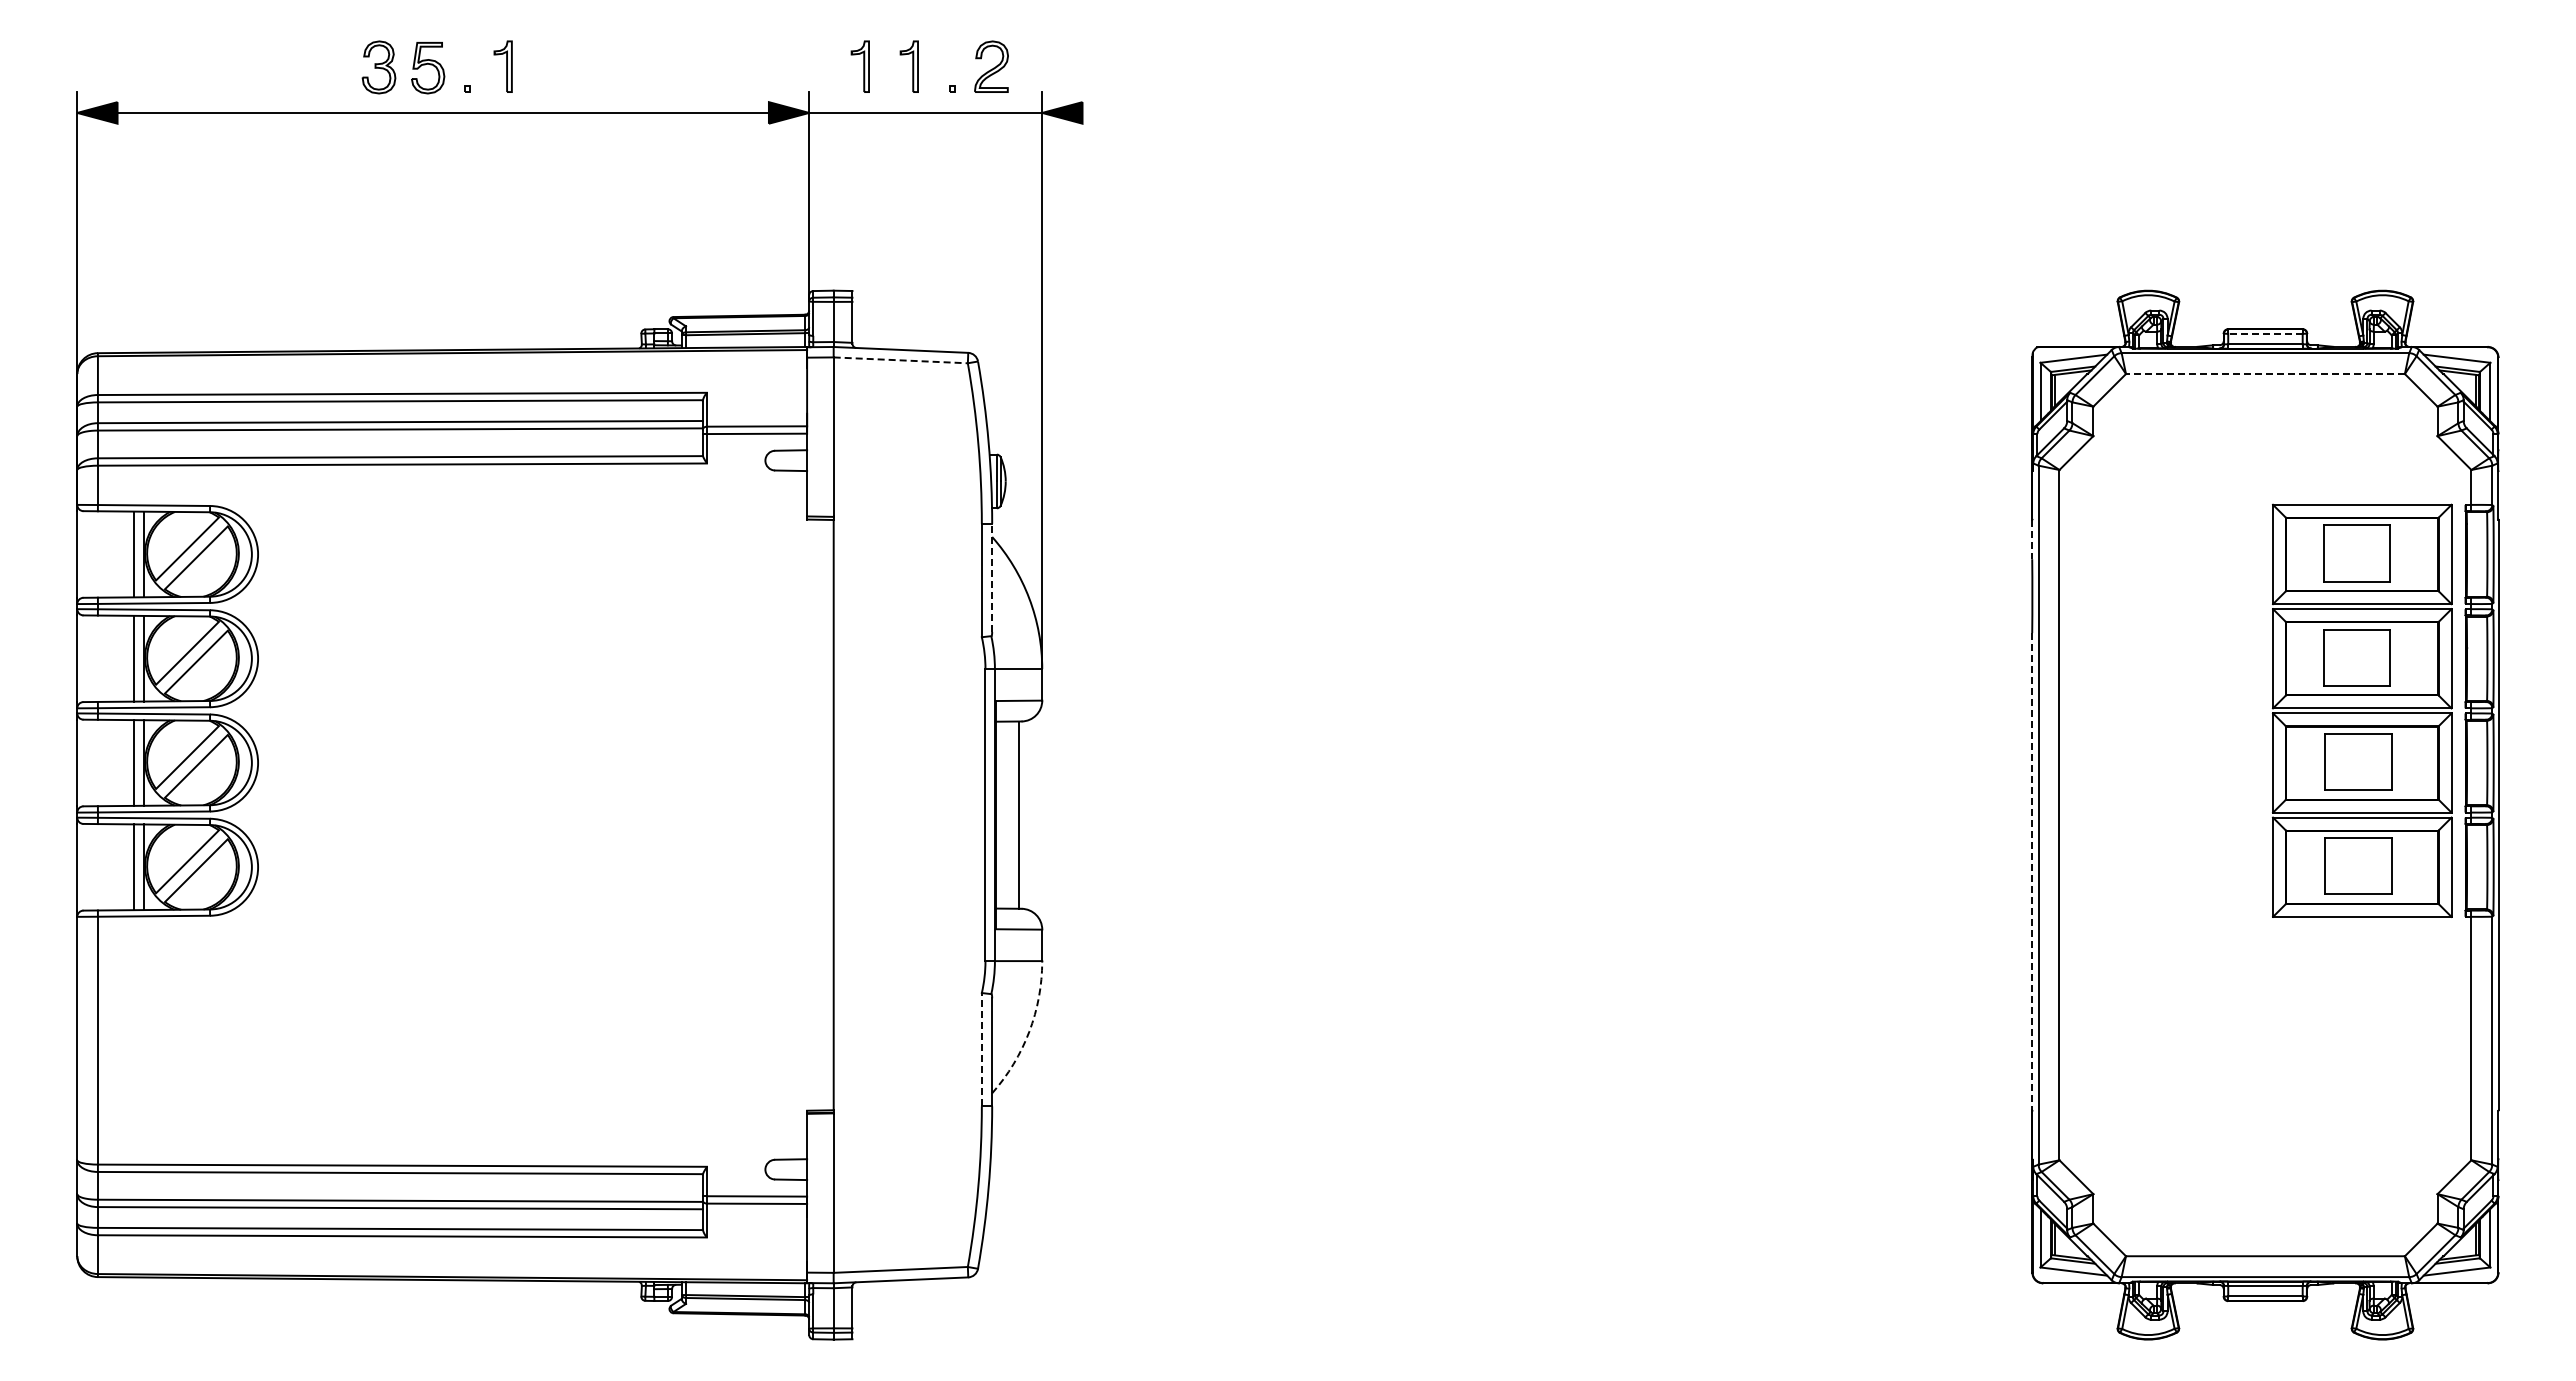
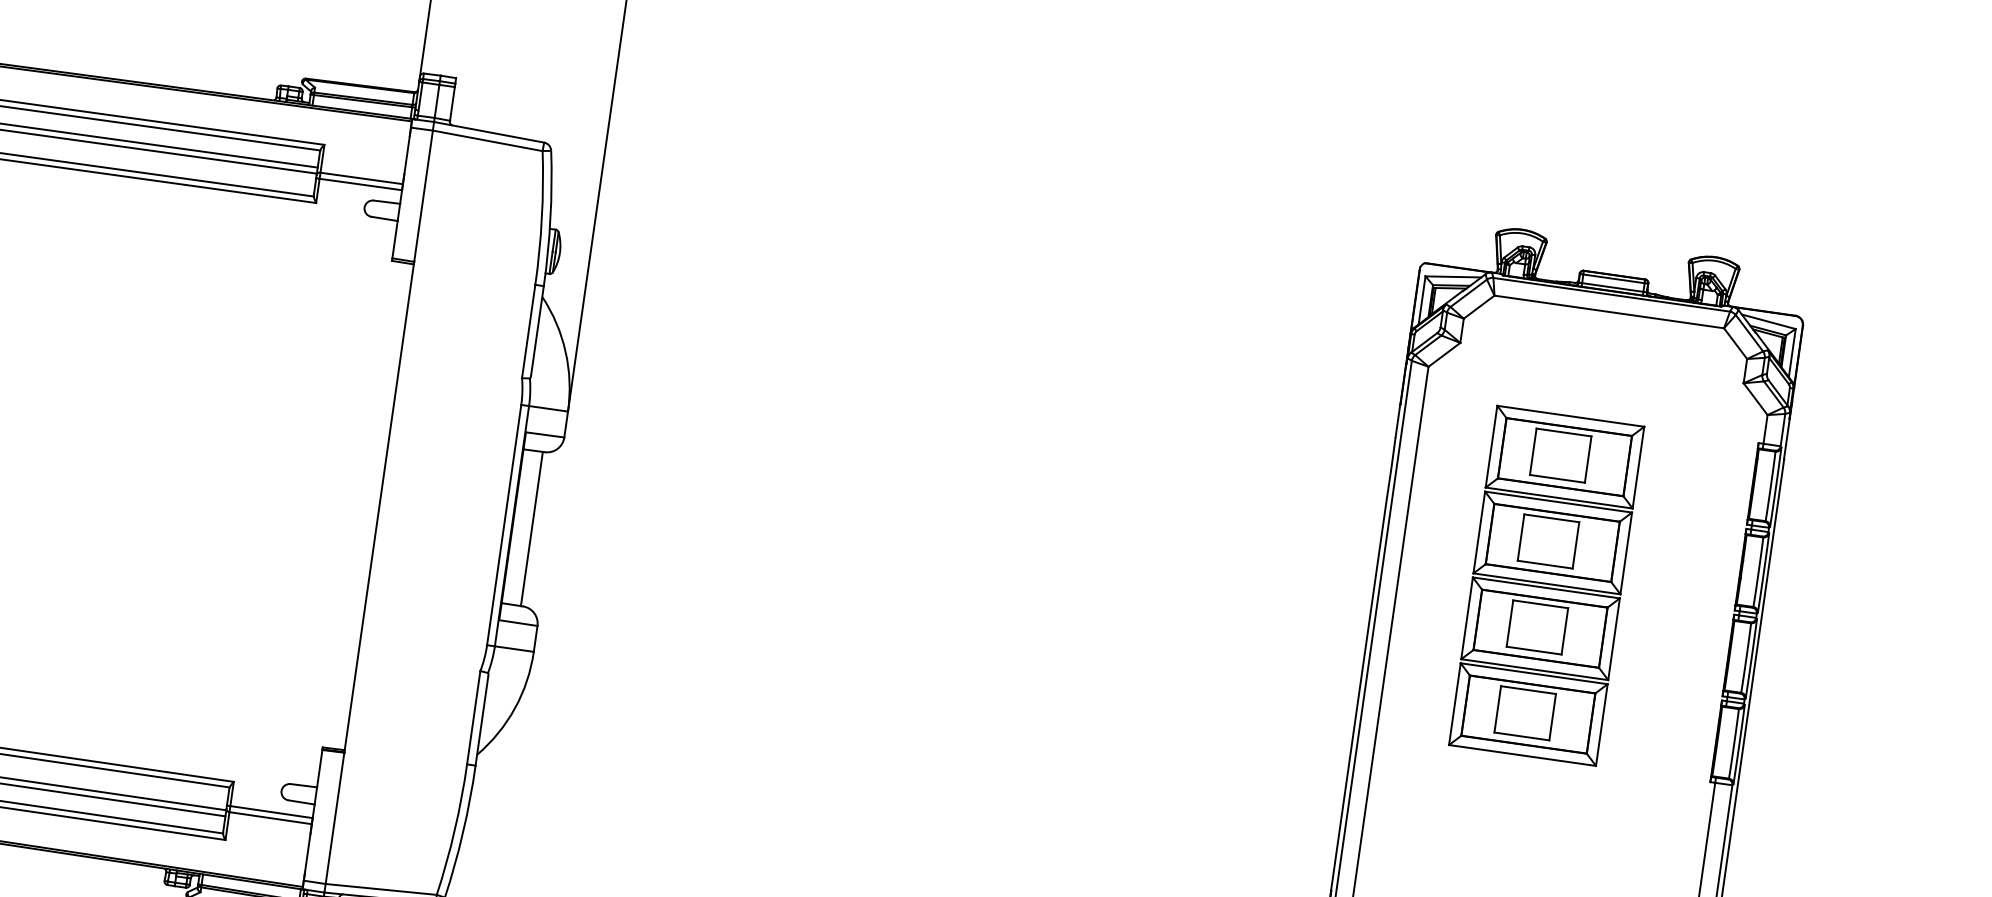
line: (2264, 333) -> (1613, 278), dashed -> solid
line: (901, 360) -> (488, 141), dashed -> solid
line: (2264, 374) -> (1608, 312), dashed -> solid
line: (2032, 539) -> (1398, 420), dashed -> solid
line: (992, 577) -> (537, 330), dashed -> solid
part: (2362, 710) -> (1546, 585), moved
line: (2032, 871) -> (1359, 694), dashed -> solid
arc: (1029, 1031) -> (515, 708), dashed -> solid
line: (981, 1049) -> (473, 717), dashed -> solid

